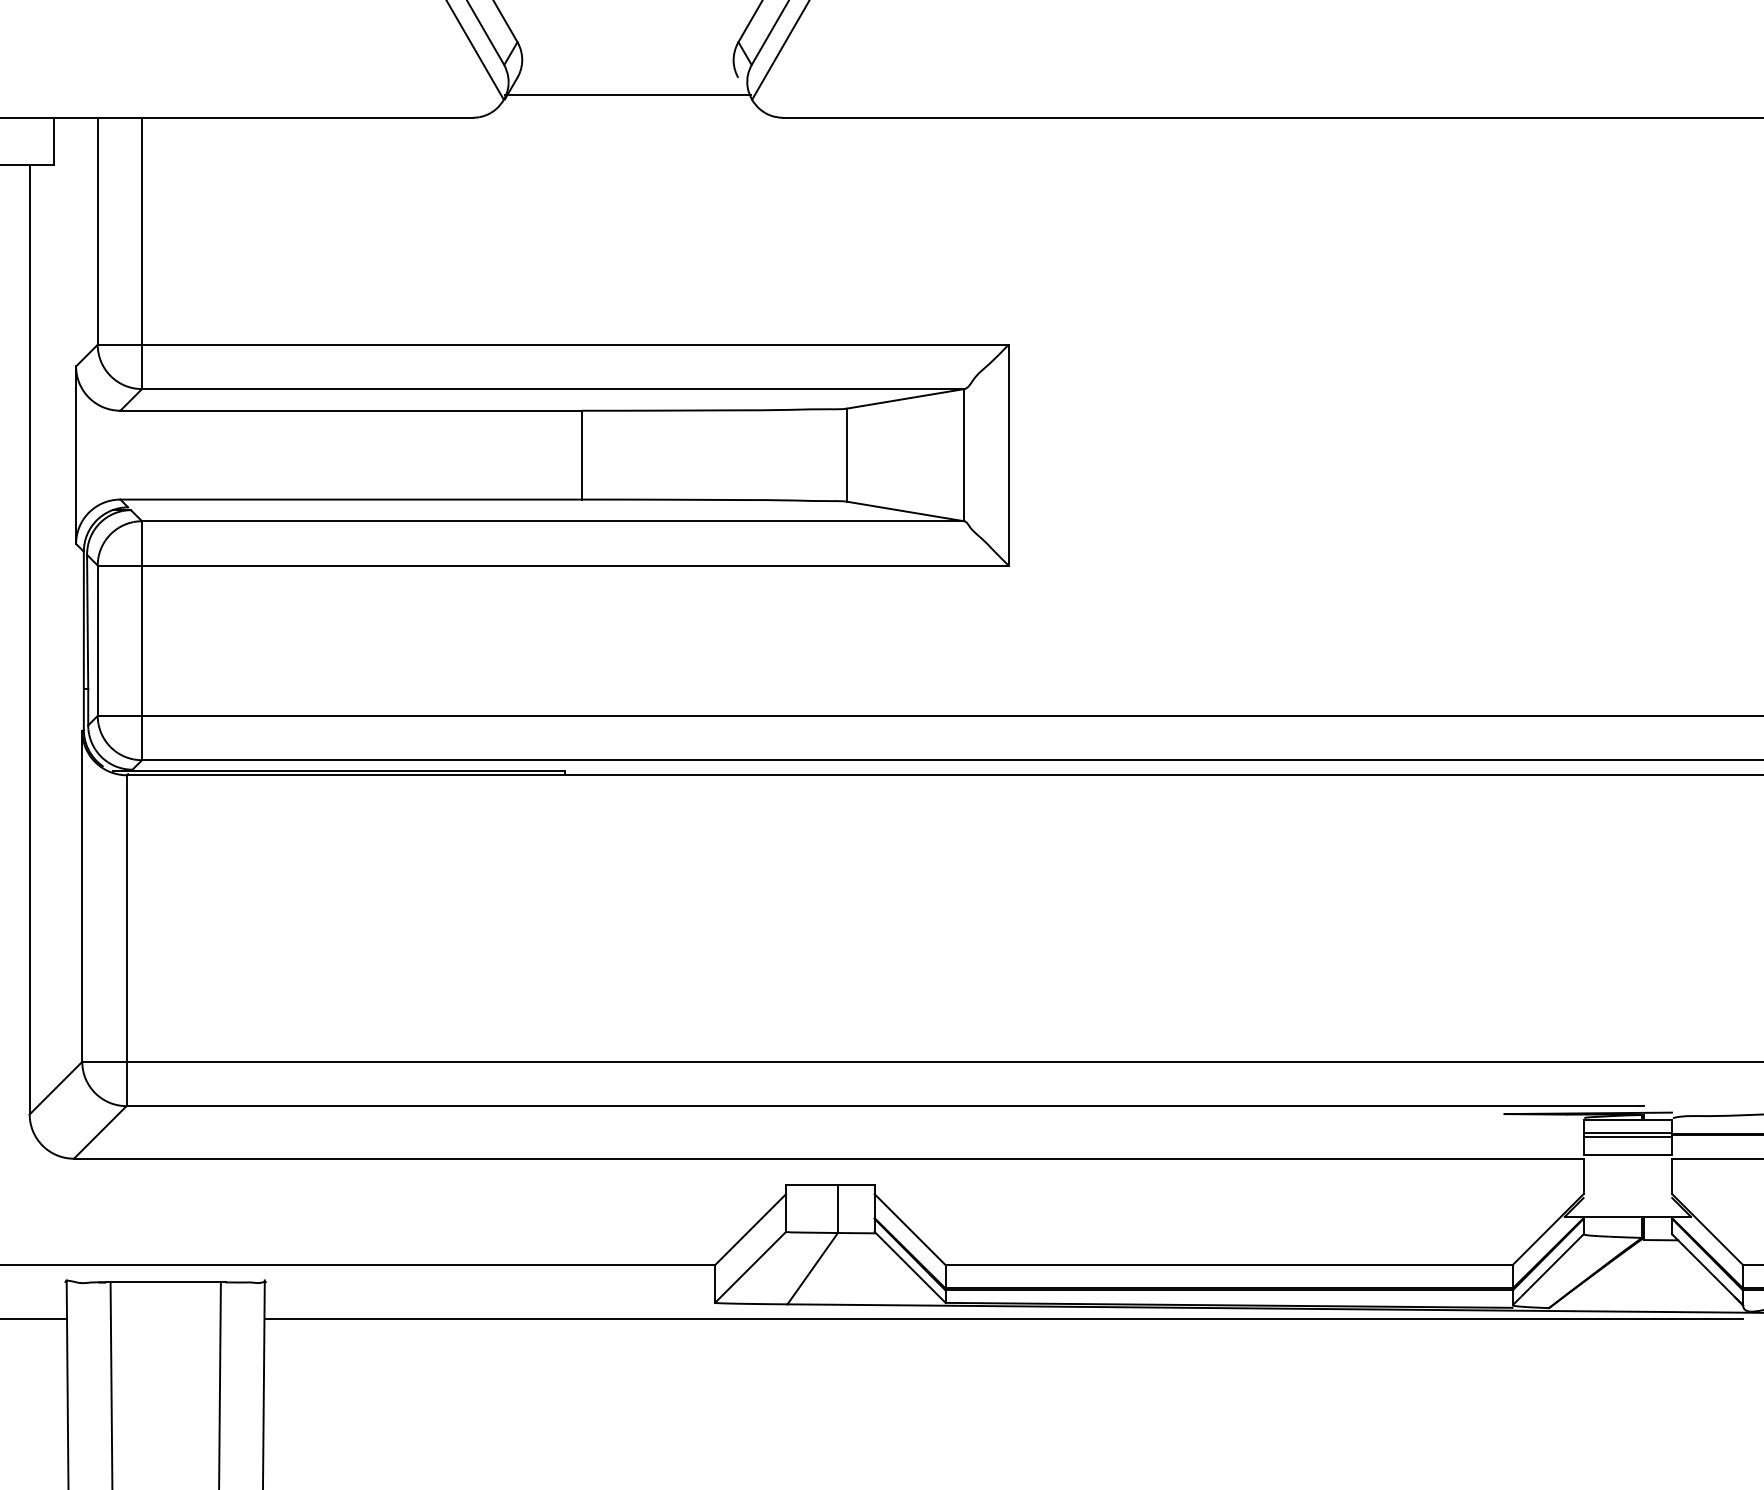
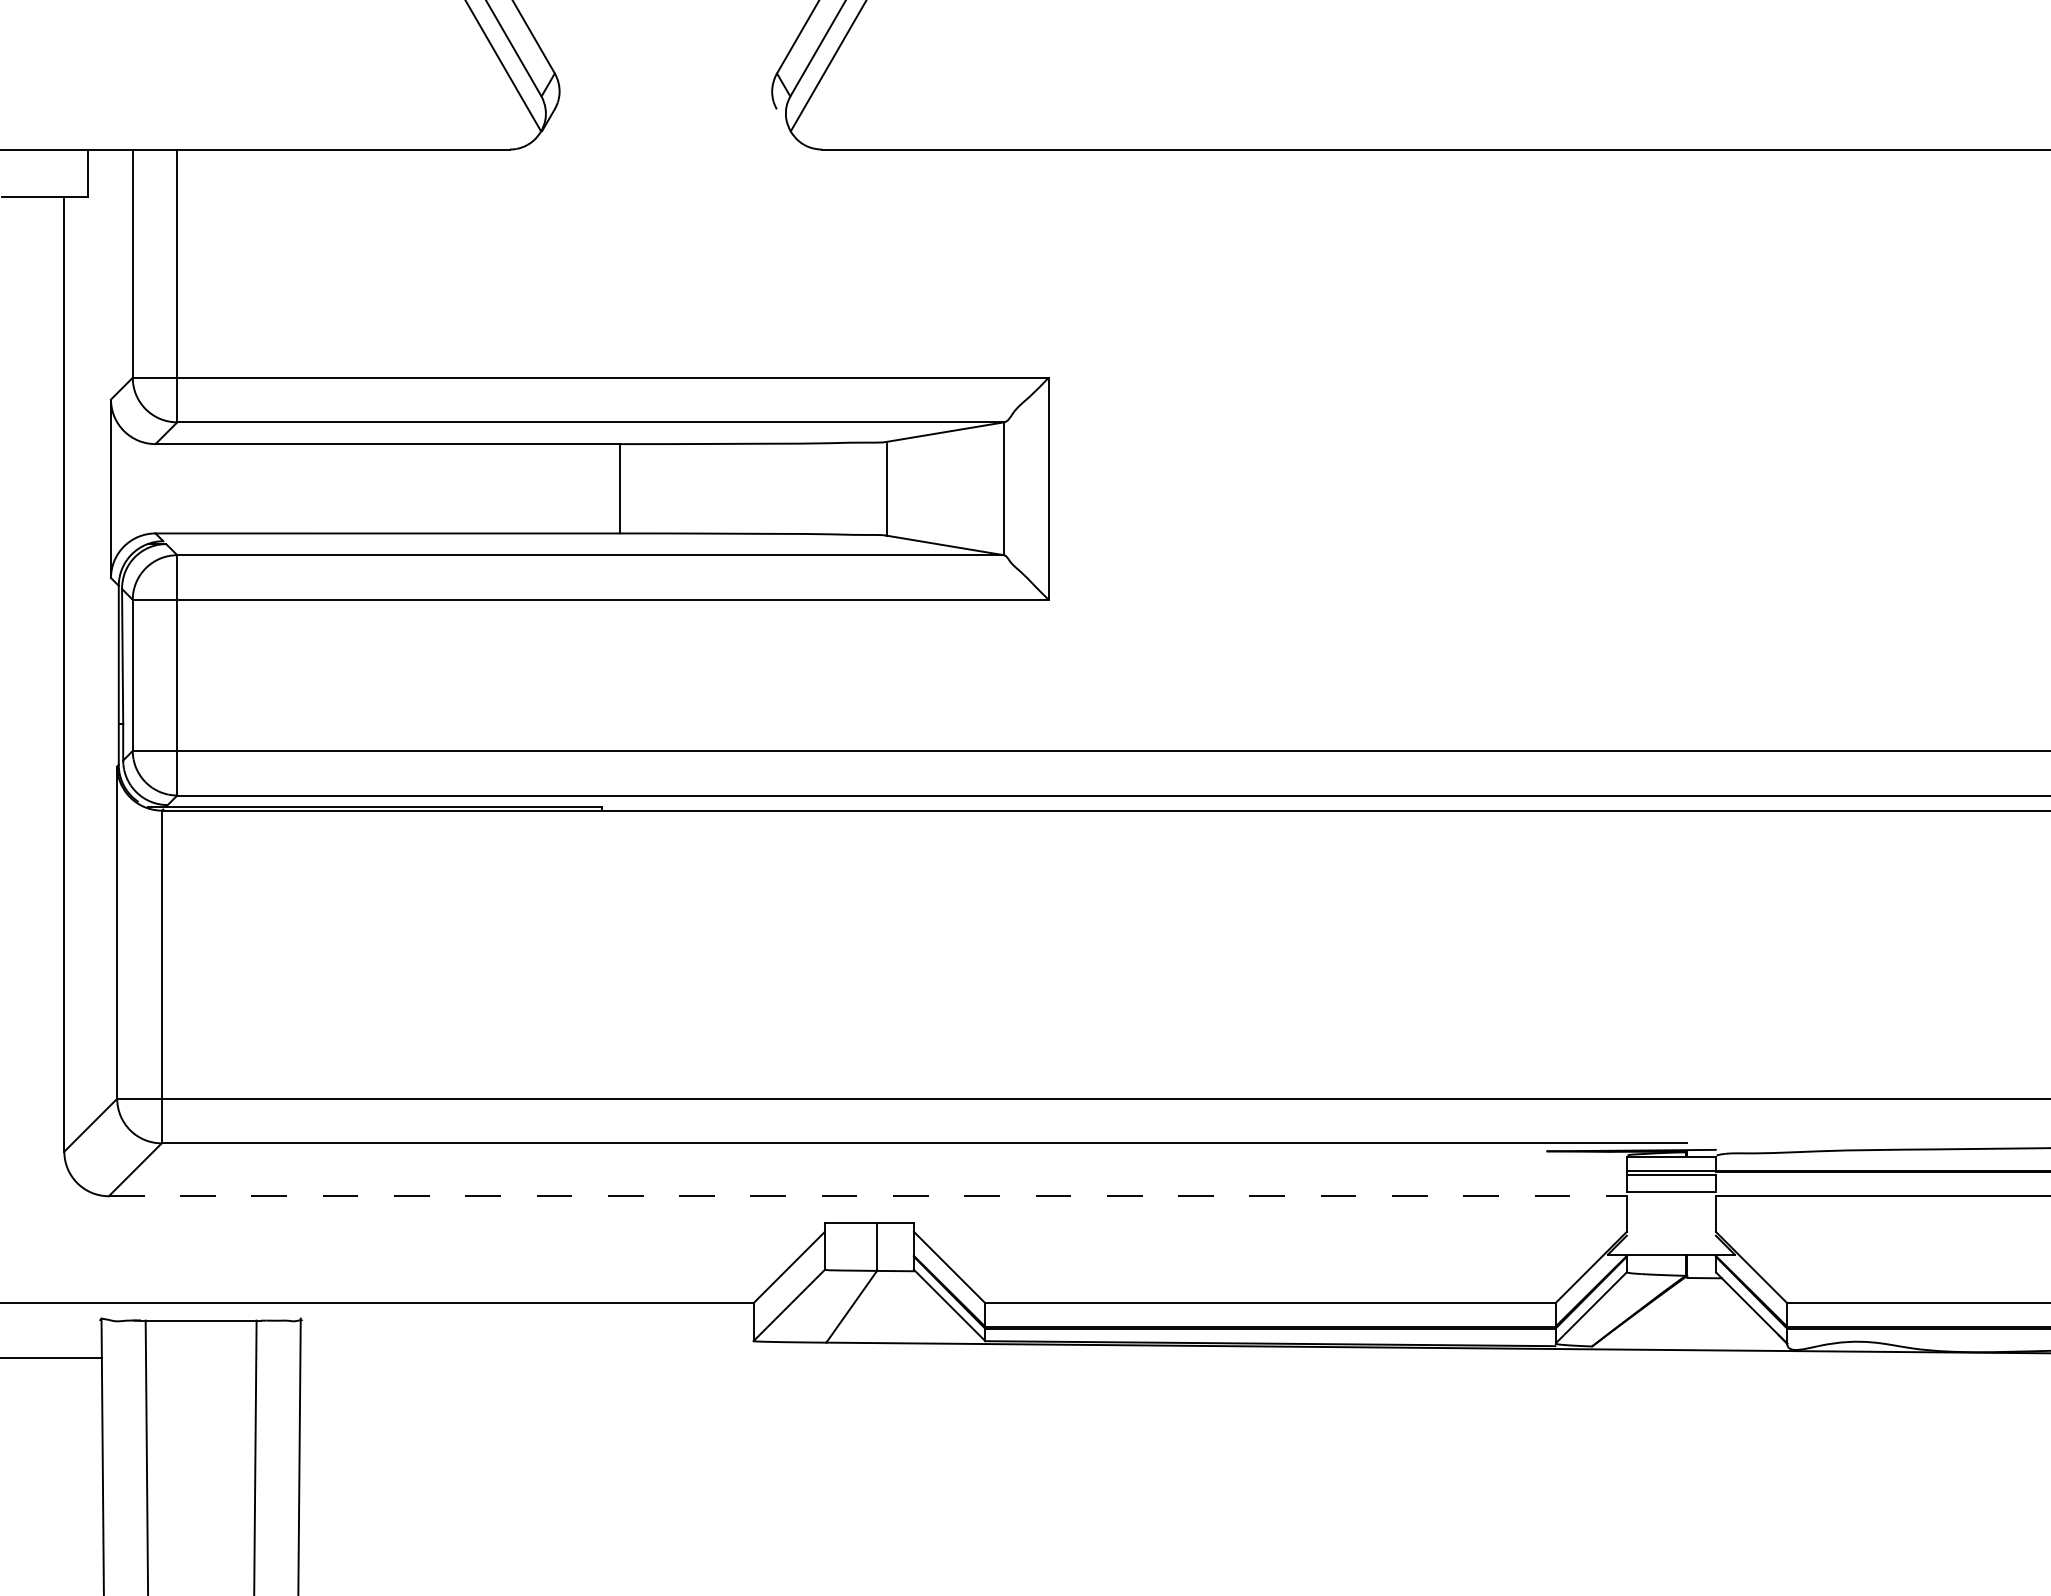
line: (627, 94) -> (665, 126), removed
line: (828, 1158) -> (867, 1196), solid -> dashed
line: (1003, 1319) -> (1043, 1357), removed

